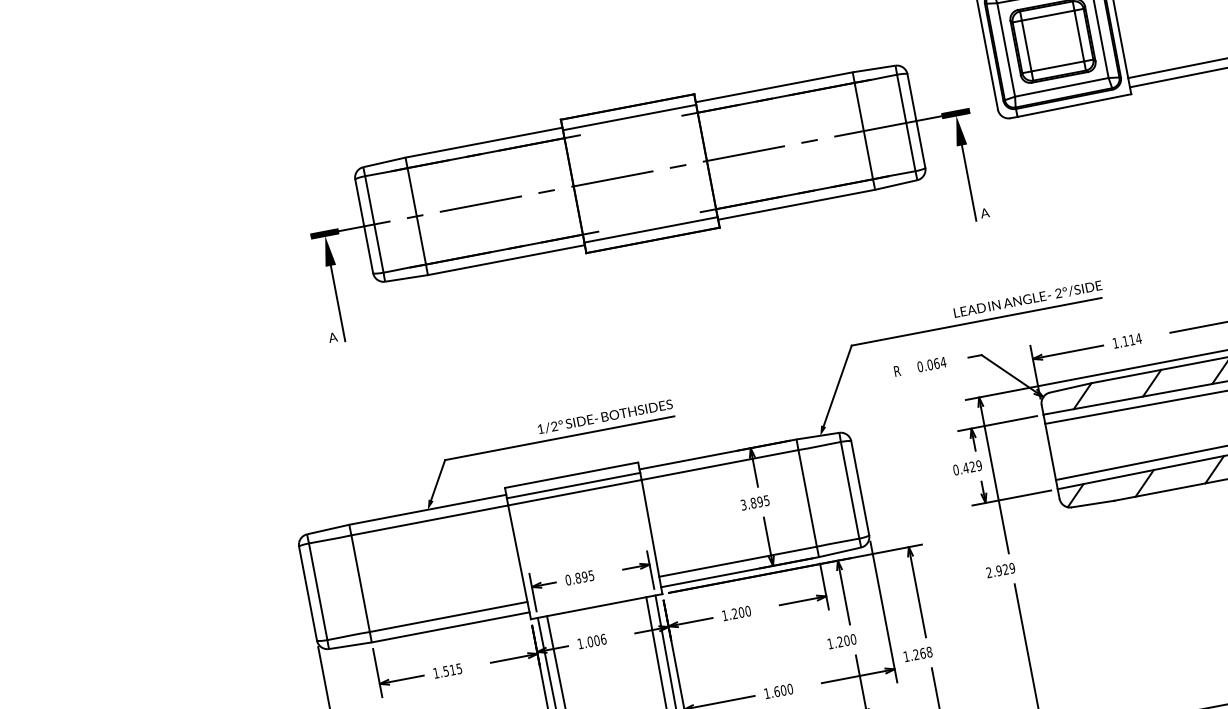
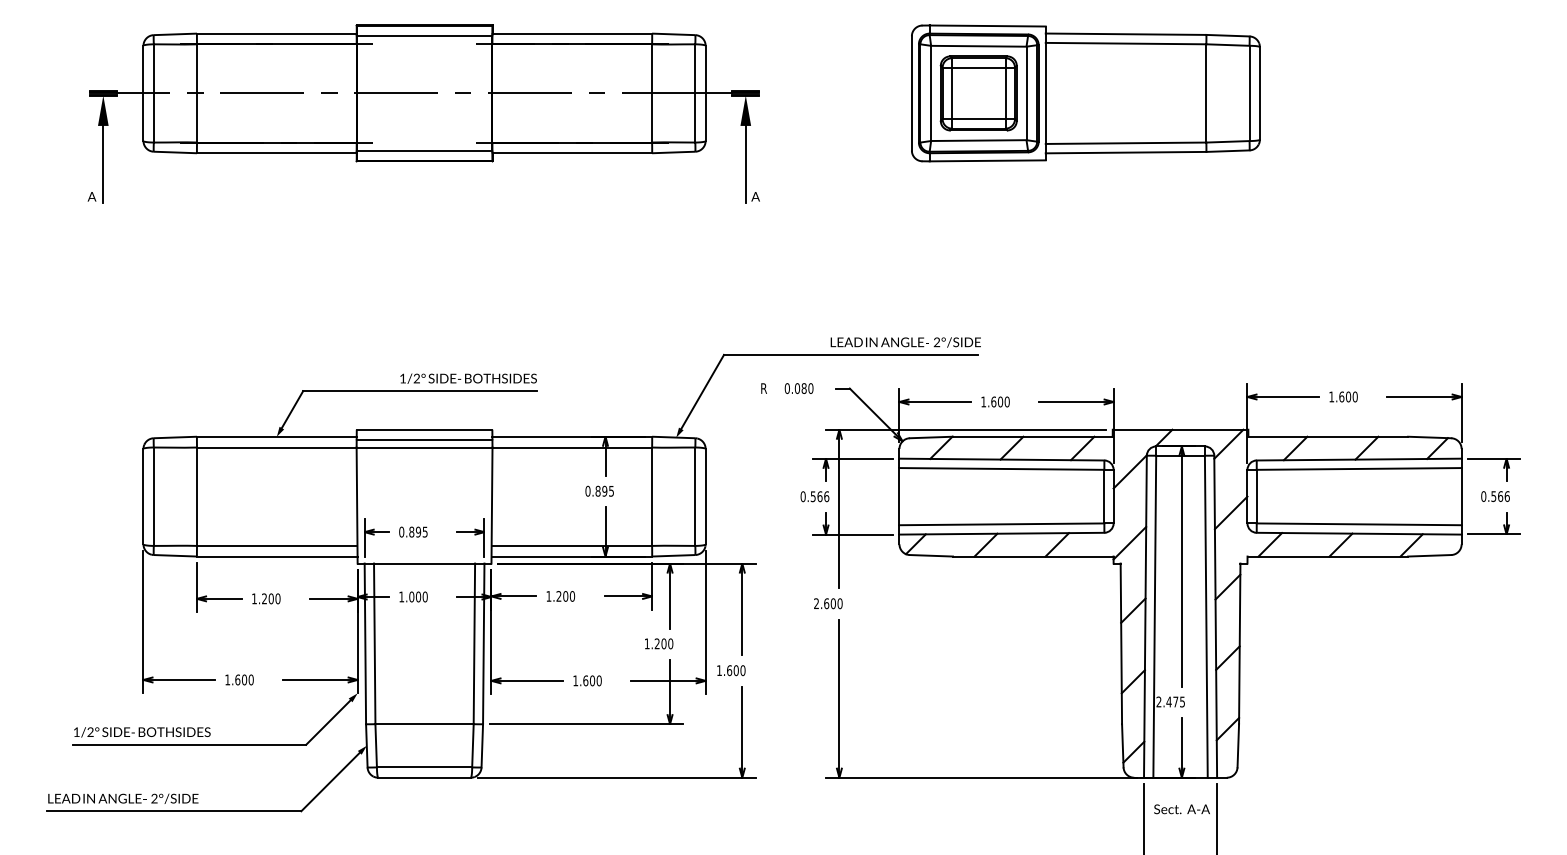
part: (643, 193) -> (423, 113), moved
text: (1132, 339) -> (1000, 401), 1.114 -> 1.600
text: (940, 362) -> (807, 388), 0.064 -> 0.080
text: (972, 466) -> (819, 496), 0.429 -> 0.566
text: (743, 505) -> (587, 491), 3.895 -> 0.895
text: (1005, 569) -> (833, 603), 2.929 -> 2.600
text: (602, 639) -> (424, 596), 1.006 -> 1.000
text: (923, 653) -> (736, 670), 1.268 -> 1.600
text: (452, 669) -> (271, 598), 1.515 -> 1.200

